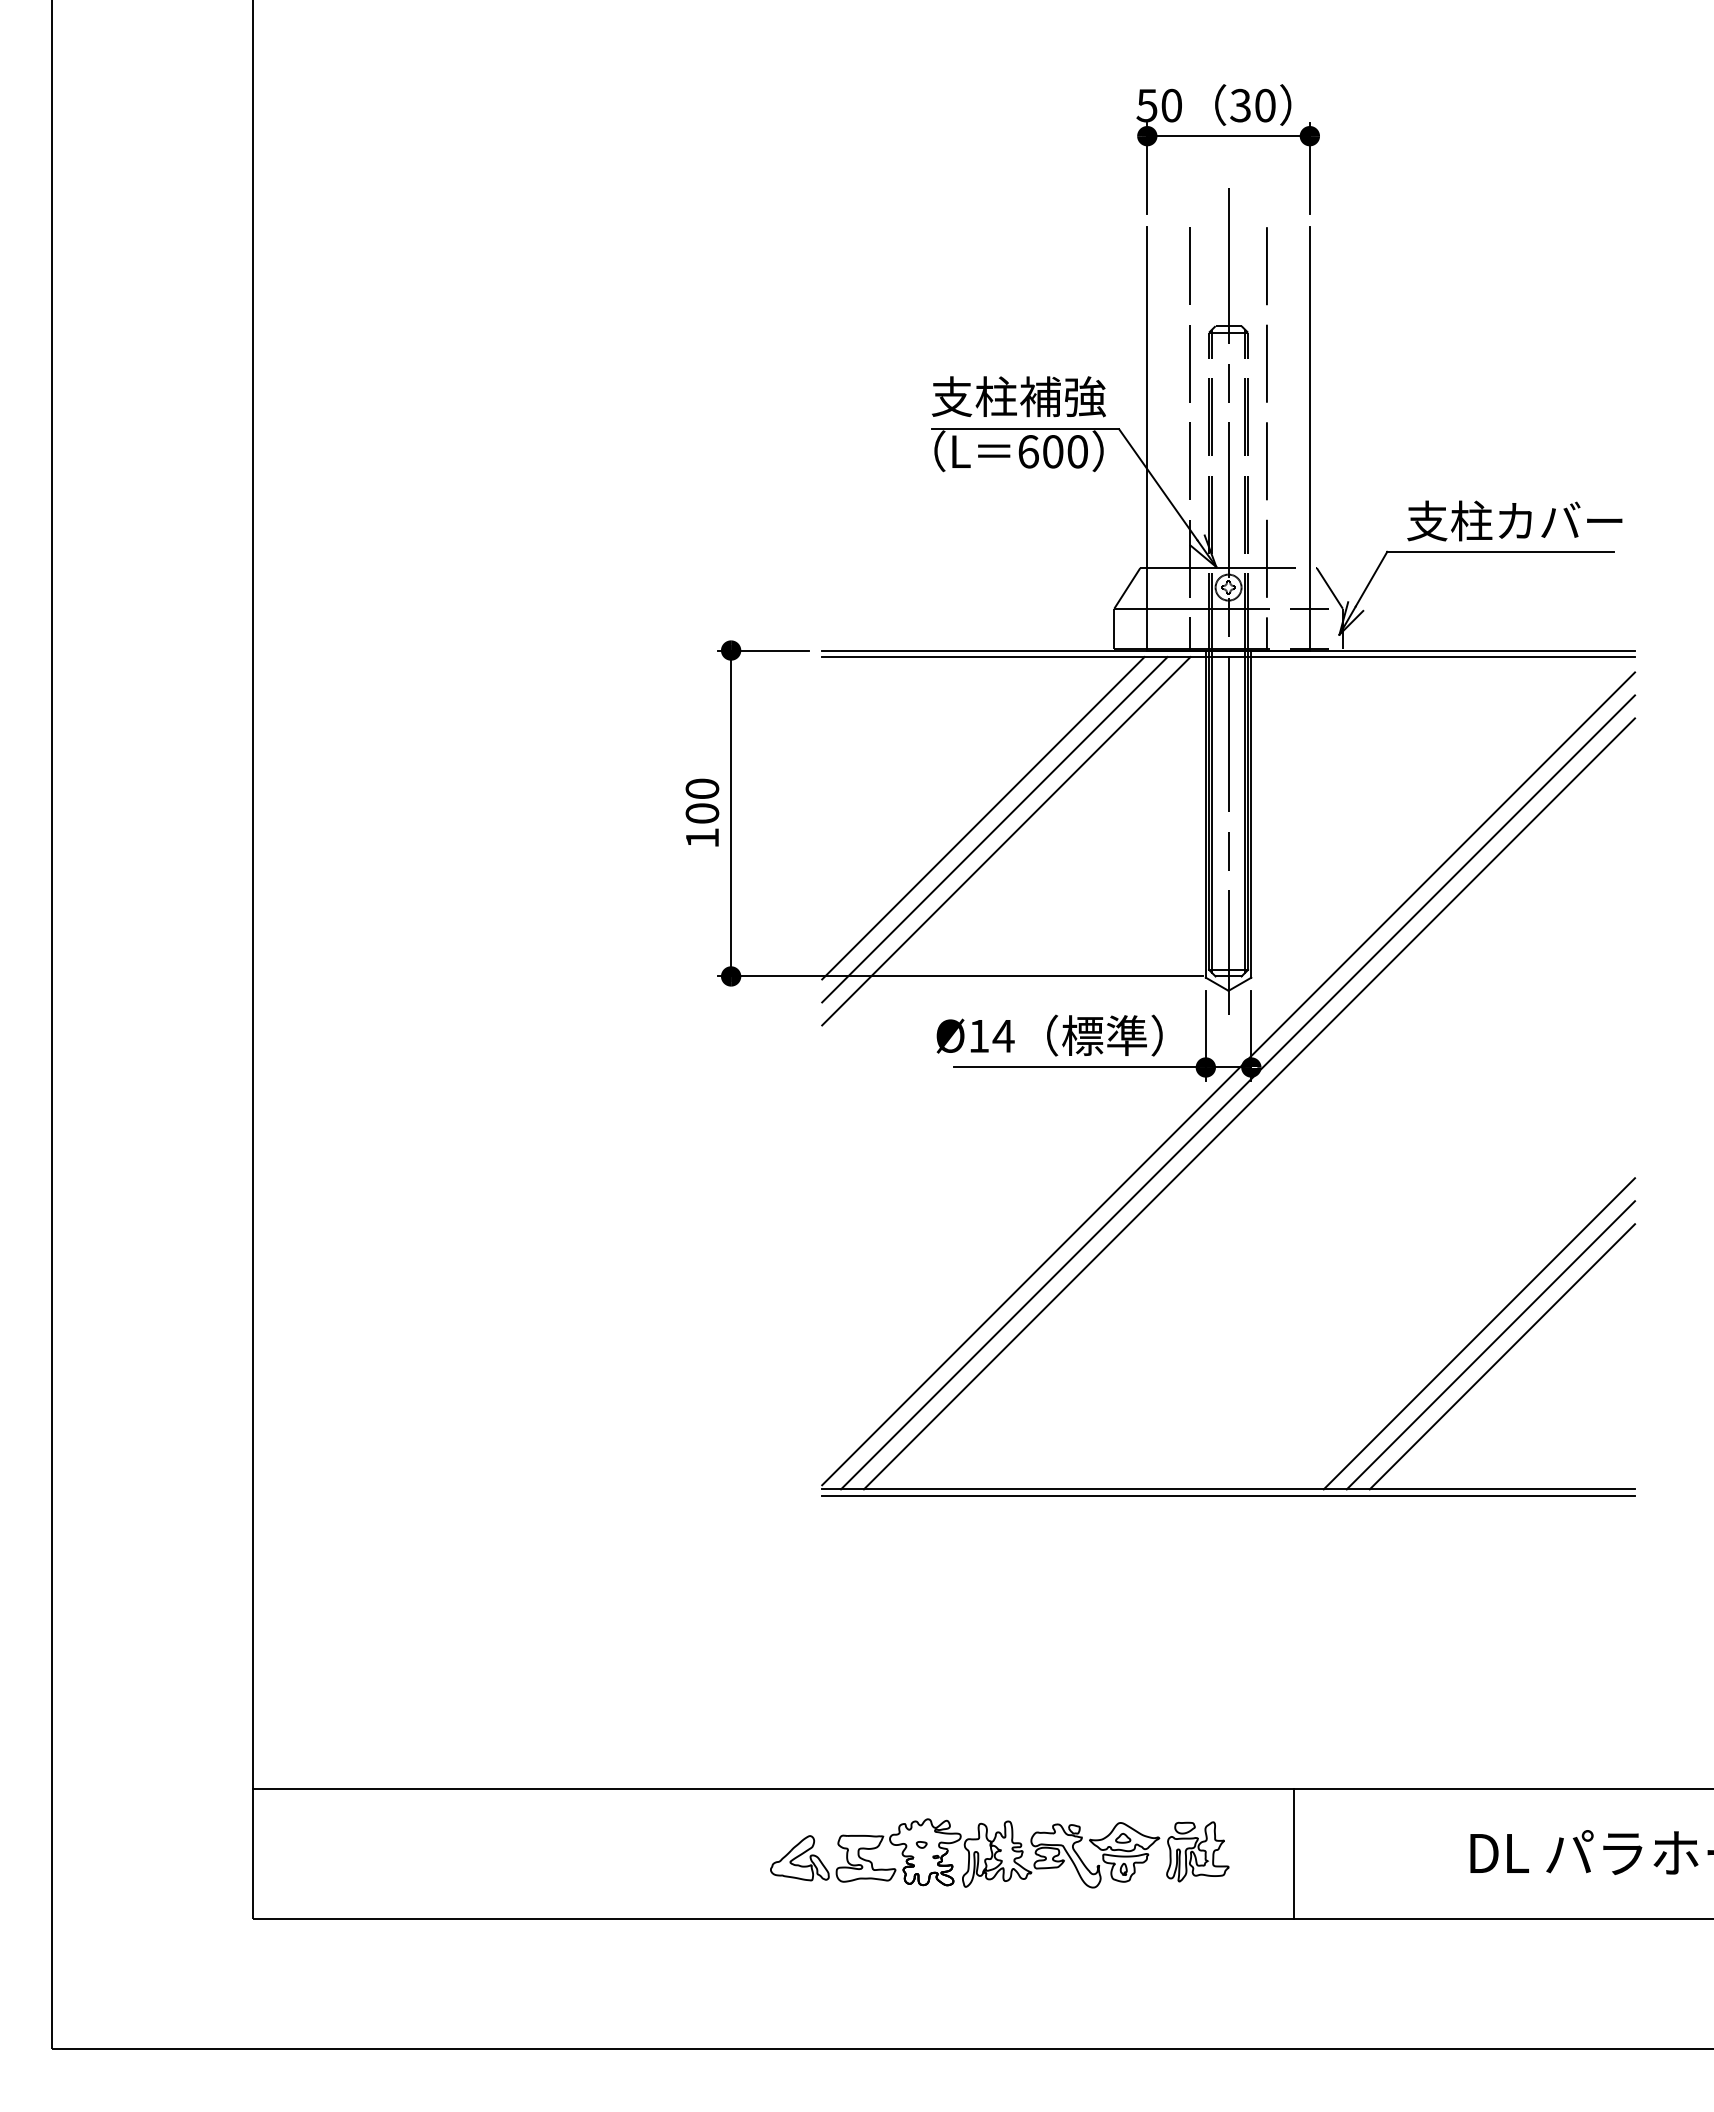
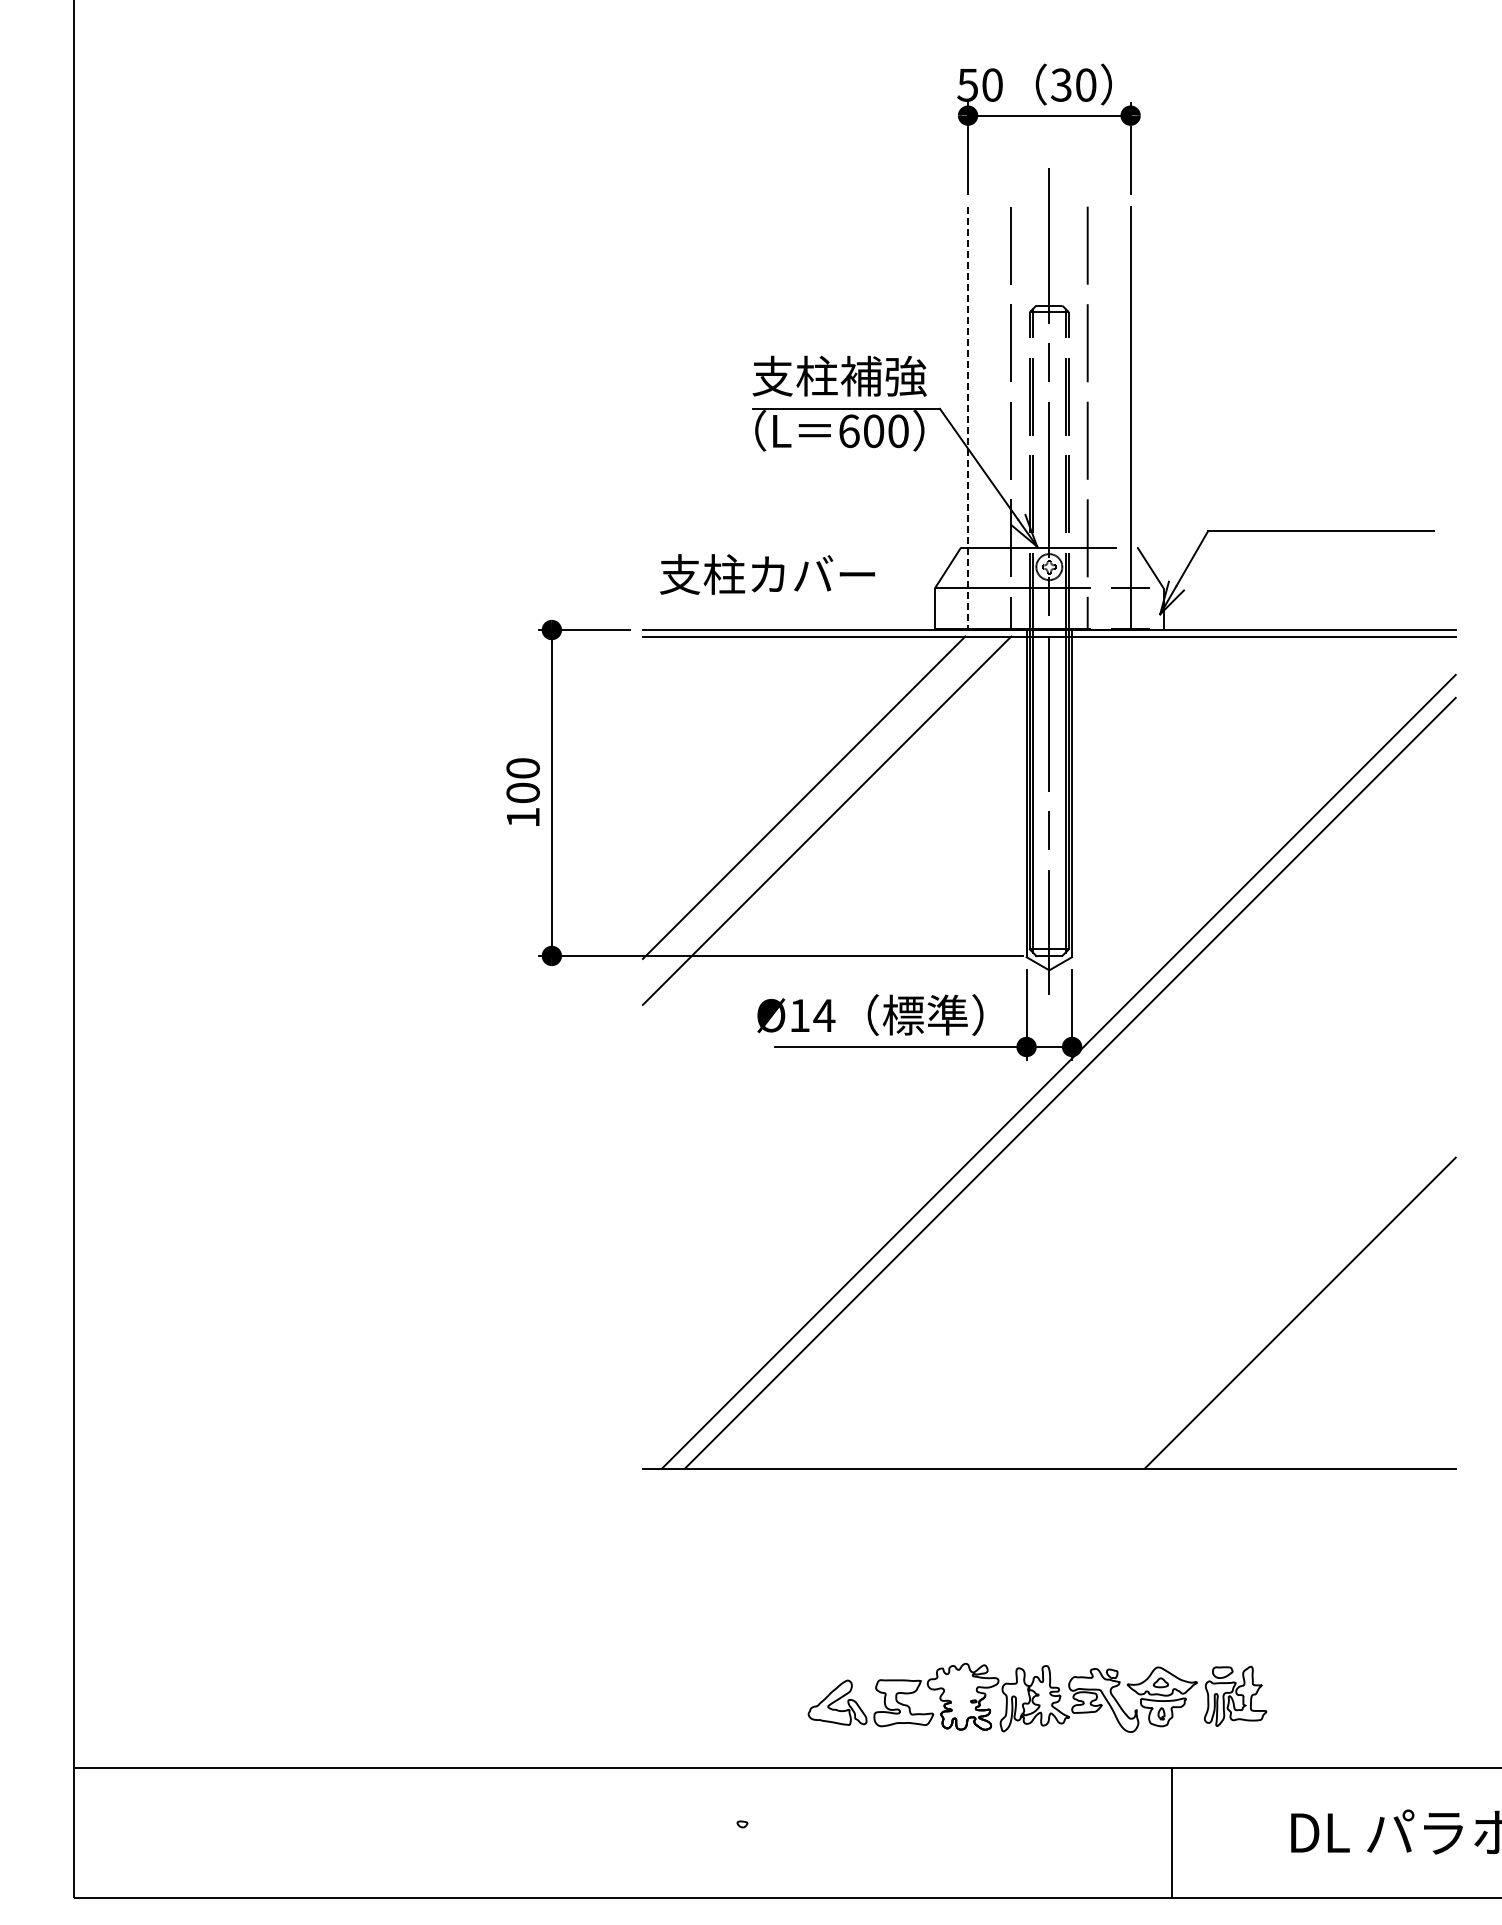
line: (1147, 438) -> (968, 418), solid -> dashed
text: (1514, 520) -> (767, 574), moved
line: (994, 829) -> (815, 809), removed
line: (1228, 1078) -> (1049, 1058), removed
line: (1490, 1345) -> (1311, 1325), removed
line: (1502, 1356) -> (1323, 1336), removed
line: (1228, 1495) -> (1049, 1475), removed
part: (999, 1853) -> (1037, 1698), moved
line: (1293, 1853) -> (1172, 1833), moved

